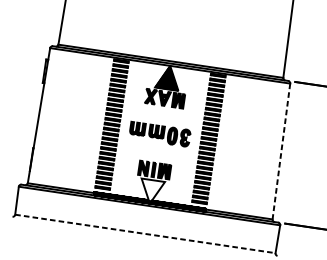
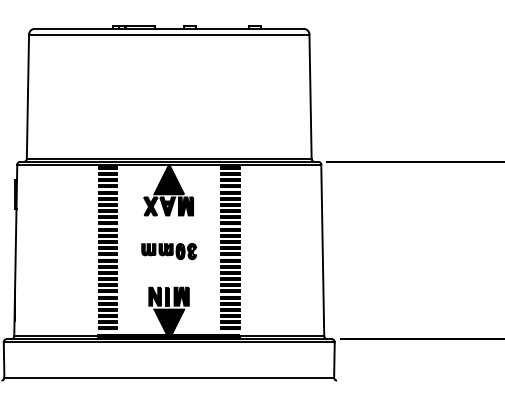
part: (160, 134) -> (169, 251), size x0.71
line: (281, 151) -> (322, 250), dashed -> solid
hatch: (150, 191) -> (168, 324), added
line: (145, 233) -> (169, 377), dashed -> solid

